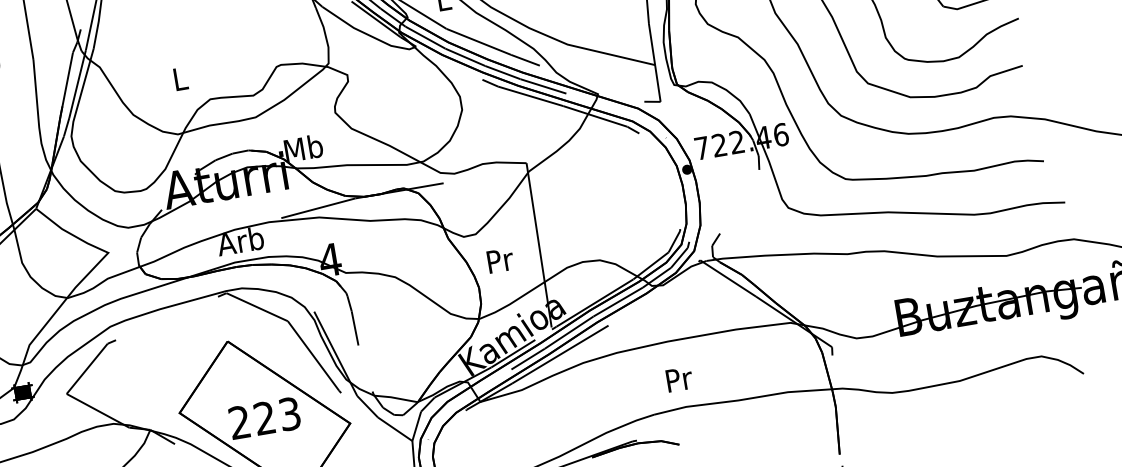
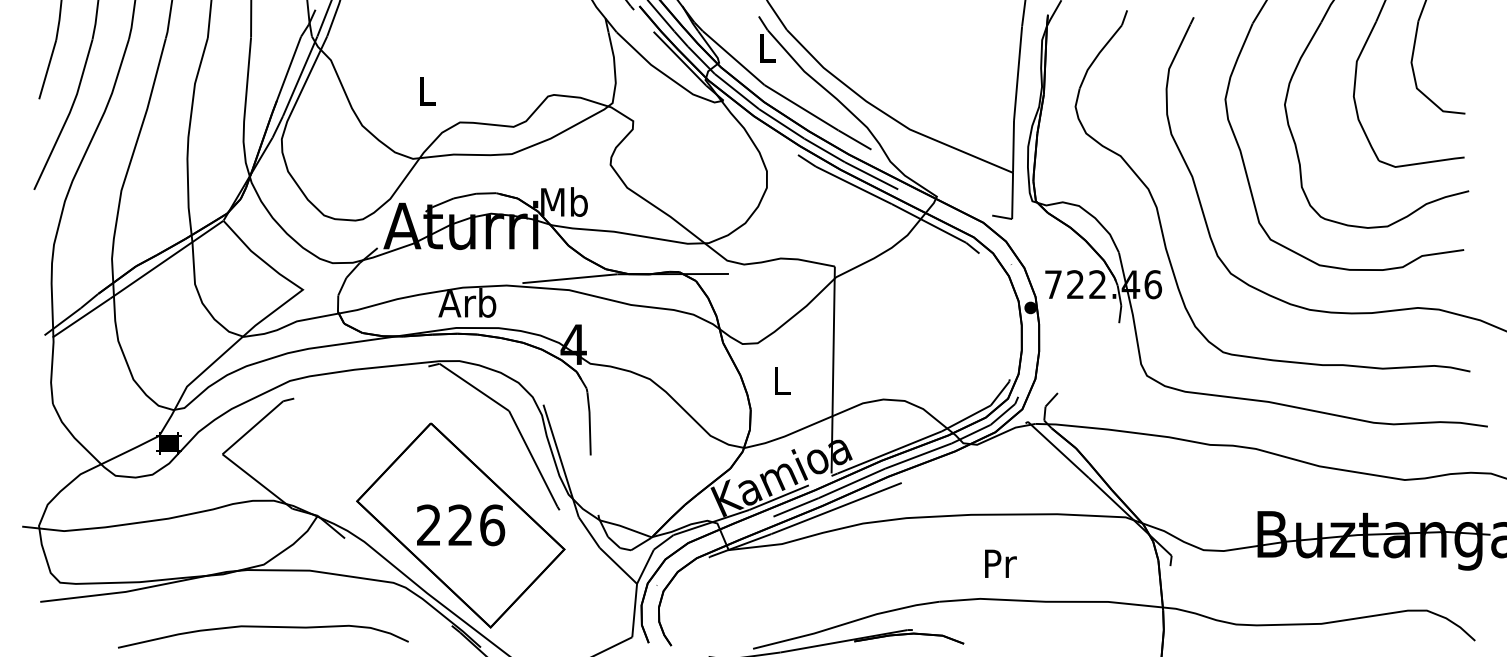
text: (500, 260) -> (782, 380), Pr -> L
text: (679, 379) -> (1000, 563), moved
text: (290, 414) -> (492, 525), 223 -> 226

